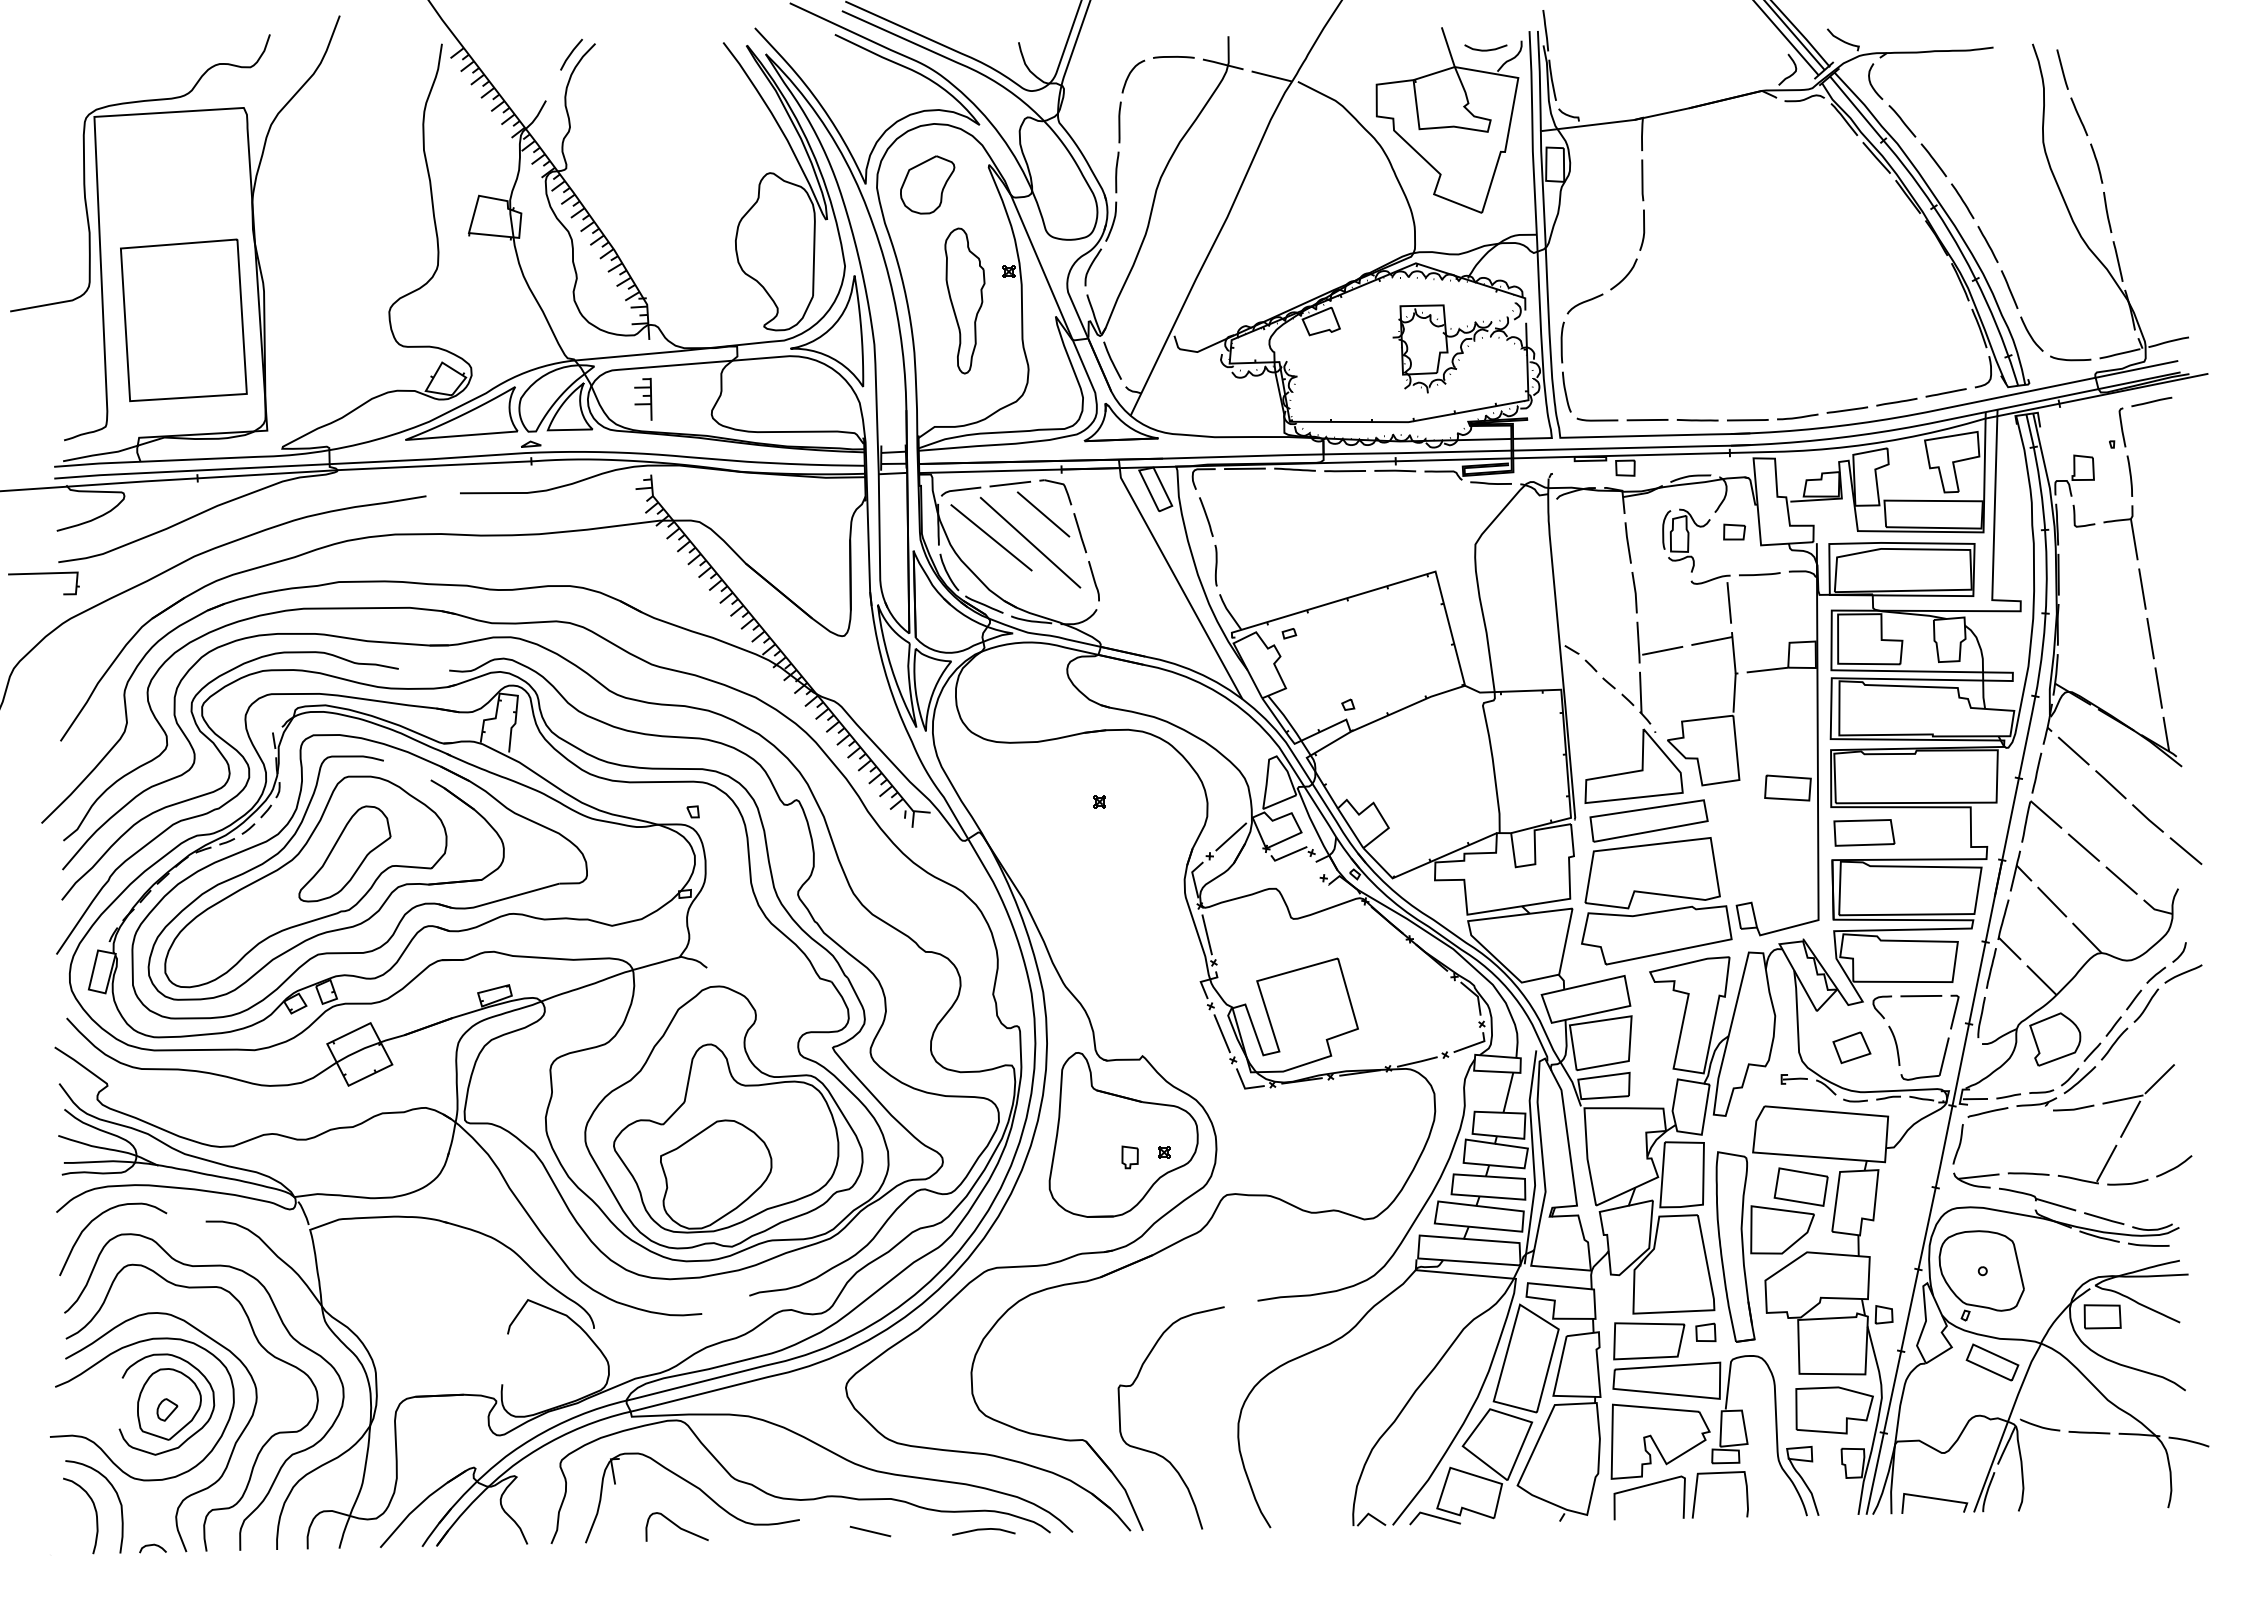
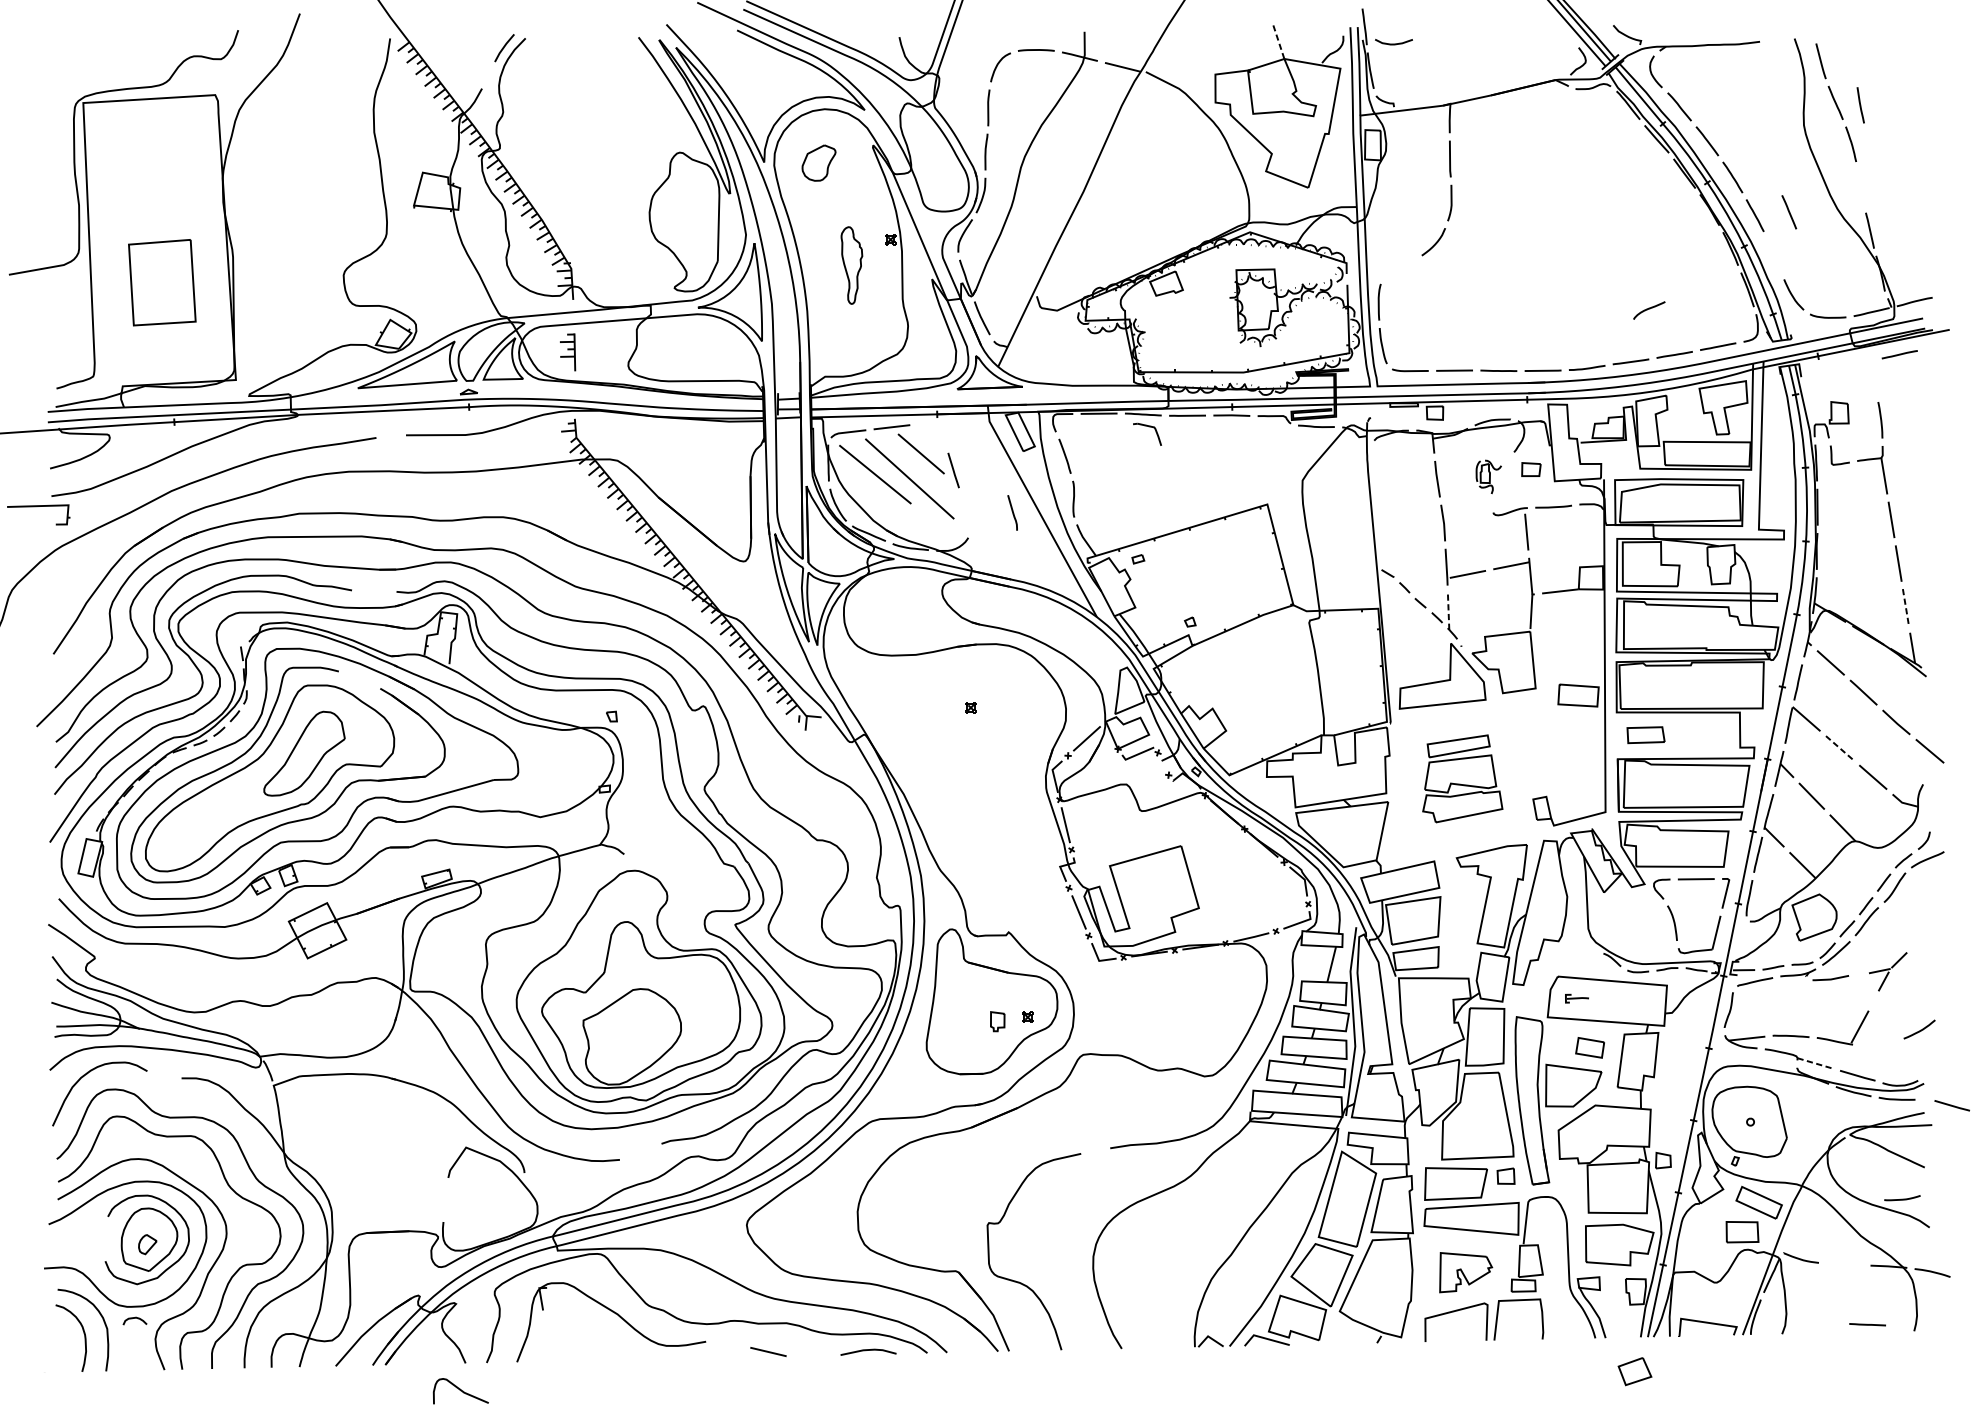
line: (1448, 47) -> (1278, 41), solid -> dashed
curve: (1485, 49) -> (1393, 43), moved
part: (927, 184) -> (818, 162), size x0.7
line: (2107, 212) -> (1860, 105), moved
line: (2009, 289) -> (1789, 212), moved
part: (964, 300) -> (851, 265), size x0.6
curve: (1584, 302) -> (1648, 309), moved
part: (183, 320) -> (161, 282), size x0.6
part: (2117, 427) -> (1869, 377), removed
part: (1058, 484) -> (1149, 427), moved
part: (1686, 540) -> (1488, 477), size x0.6
curve: (1093, 581) -> (1012, 513), moved
line: (2158, 688) -> (1905, 607), solid -> dashed
line: (1640, 692) -> (1448, 611), solid -> dashed
part: (1864, 832) -> (1646, 734), size x0.7
line: (2083, 847) -> (1839, 748), solid -> dashed
part: (1656, 882) -> (1462, 778), size x0.6
part: (1851, 1047) -> (1634, 1371), moved
part: (1793, 1079) -> (1576, 998), moved
part: (2138, 1100) -> (1888, 971), size x0.6
curve: (2127, 1183) -> (1902, 1199), moved
part: (1800, 1186) -> (1589, 1047), size x0.6
line: (2056, 1204) -> (1815, 1063), solid -> dashed
line: (2211, 1252) -> (1952, 1105), added
part: (2102, 1316) -> (1742, 1231), moved
line: (2089, 1432) -> (1867, 1324), moved
part: (1660, 1441) -> (1466, 1272), size x0.6
part: (676, 1526) -> (460, 1390), moved
part: (152, 1548) -> (134, 1321), moved

